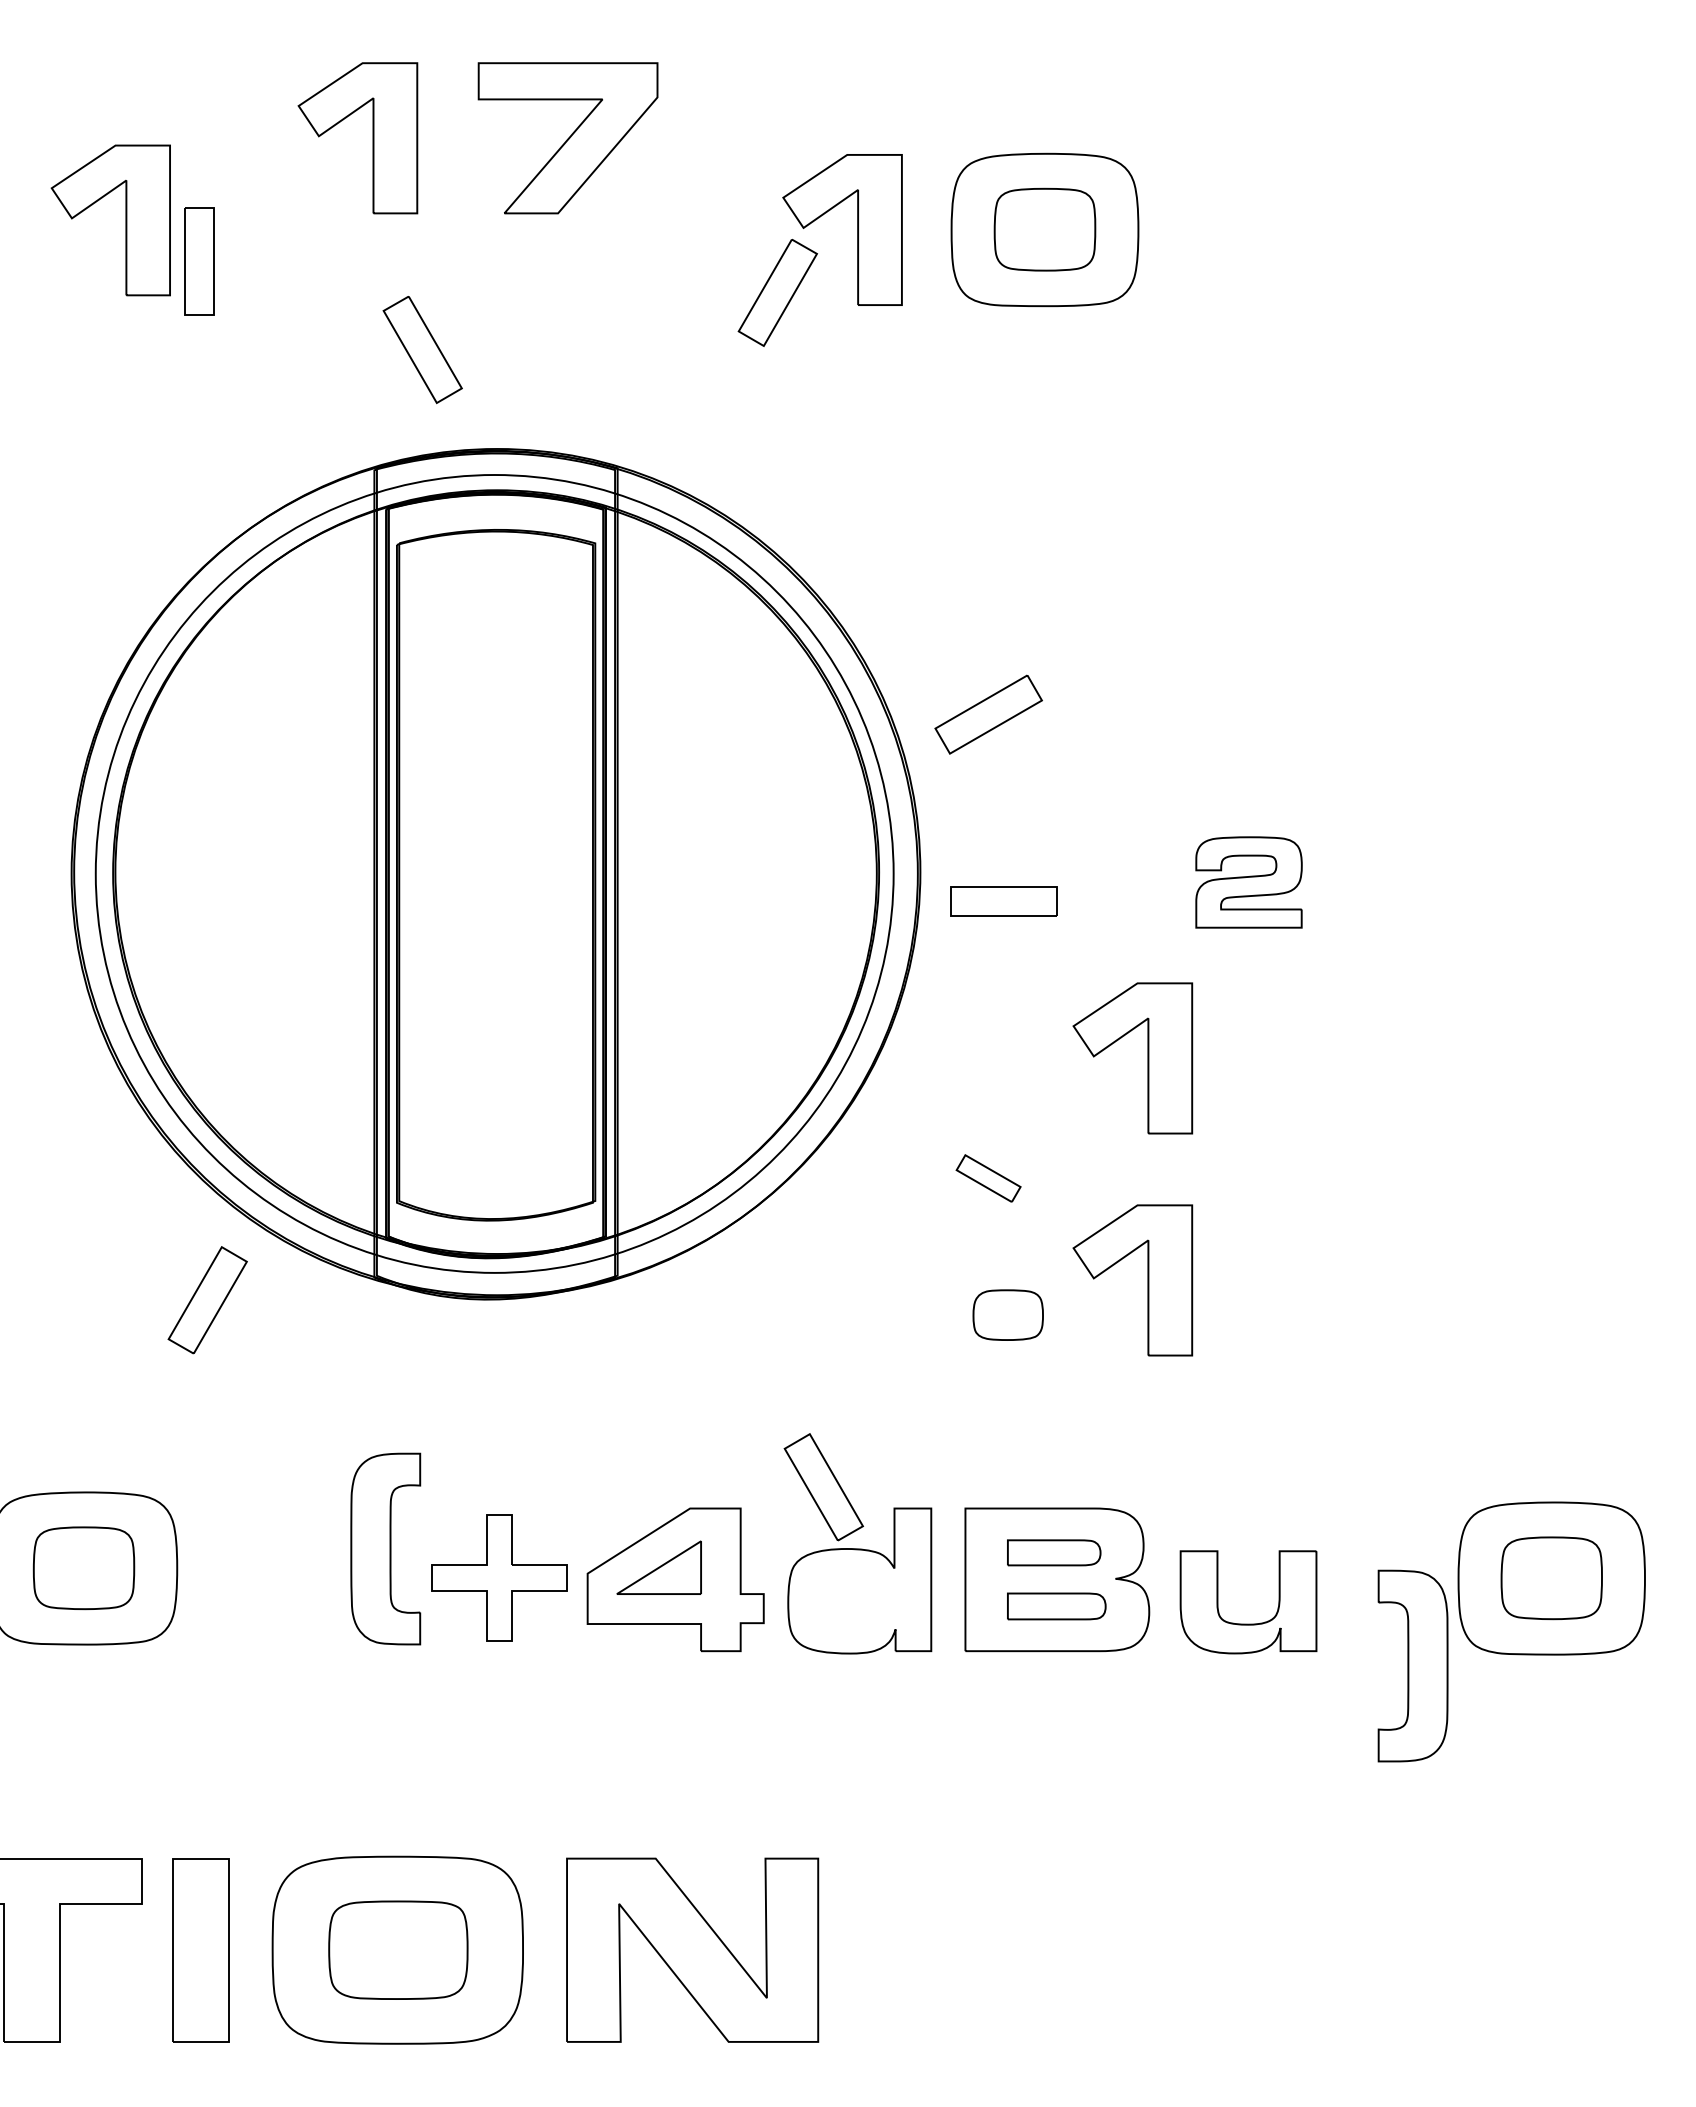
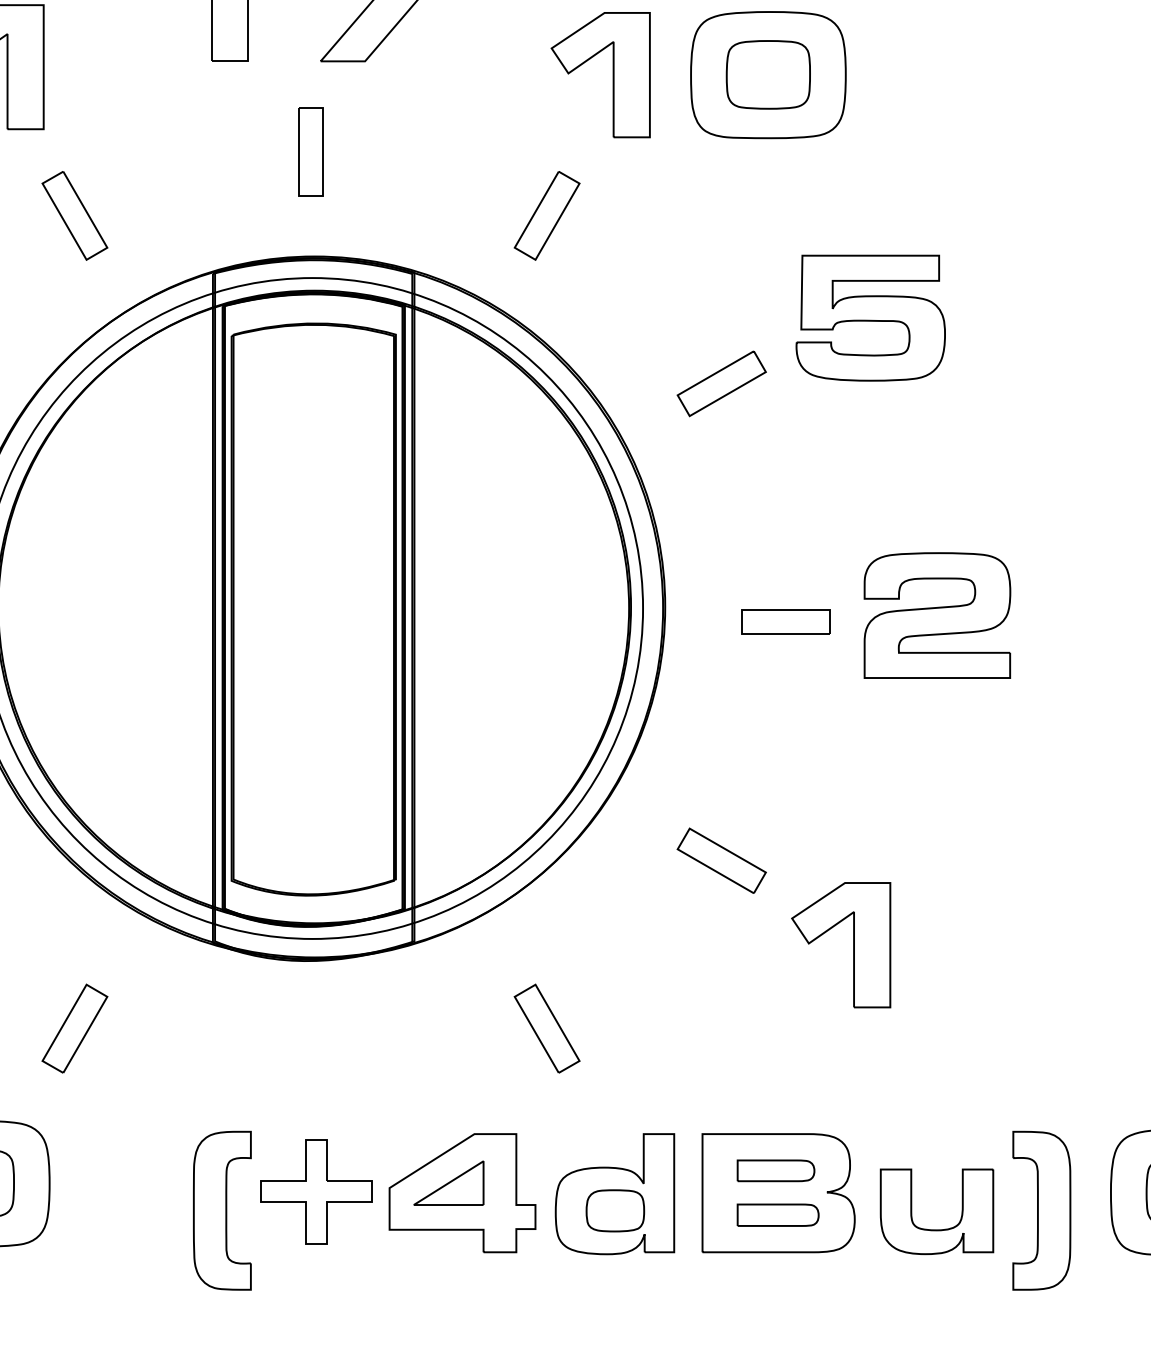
part: (199, 261) -> (310, 151), moved
part: (777, 292) -> (546, 215), moved
part: (422, 350) -> (74, 216), moved
part: (1168, 523) -> (870, 318), added
part: (988, 714) -> (721, 383), moved
part: (1248, 882) -> (936, 615), size x1.67
part: (1003, 901) -> (785, 622), moved
part: (1147, 1058) -> (853, 761), removed
part: (988, 1178) -> (721, 860), size x1.67
part: (207, 1300) -> (74, 1028), moved
part: (1007, 1314) -> (614, 1210), moved
part: (823, 1487) -> (546, 1028), moved
part: (385, 1548) -> (222, 1210), moved
part: (1412, 1665) -> (1041, 1210), moved

